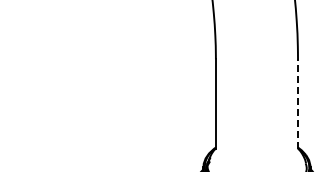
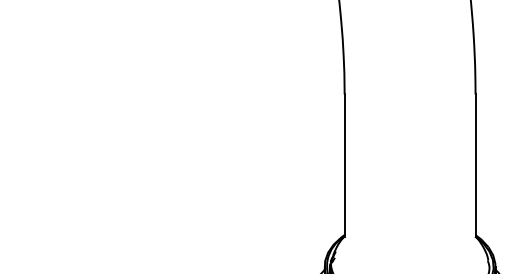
line: (298, 104) -> (476, 166), dashed -> solid

